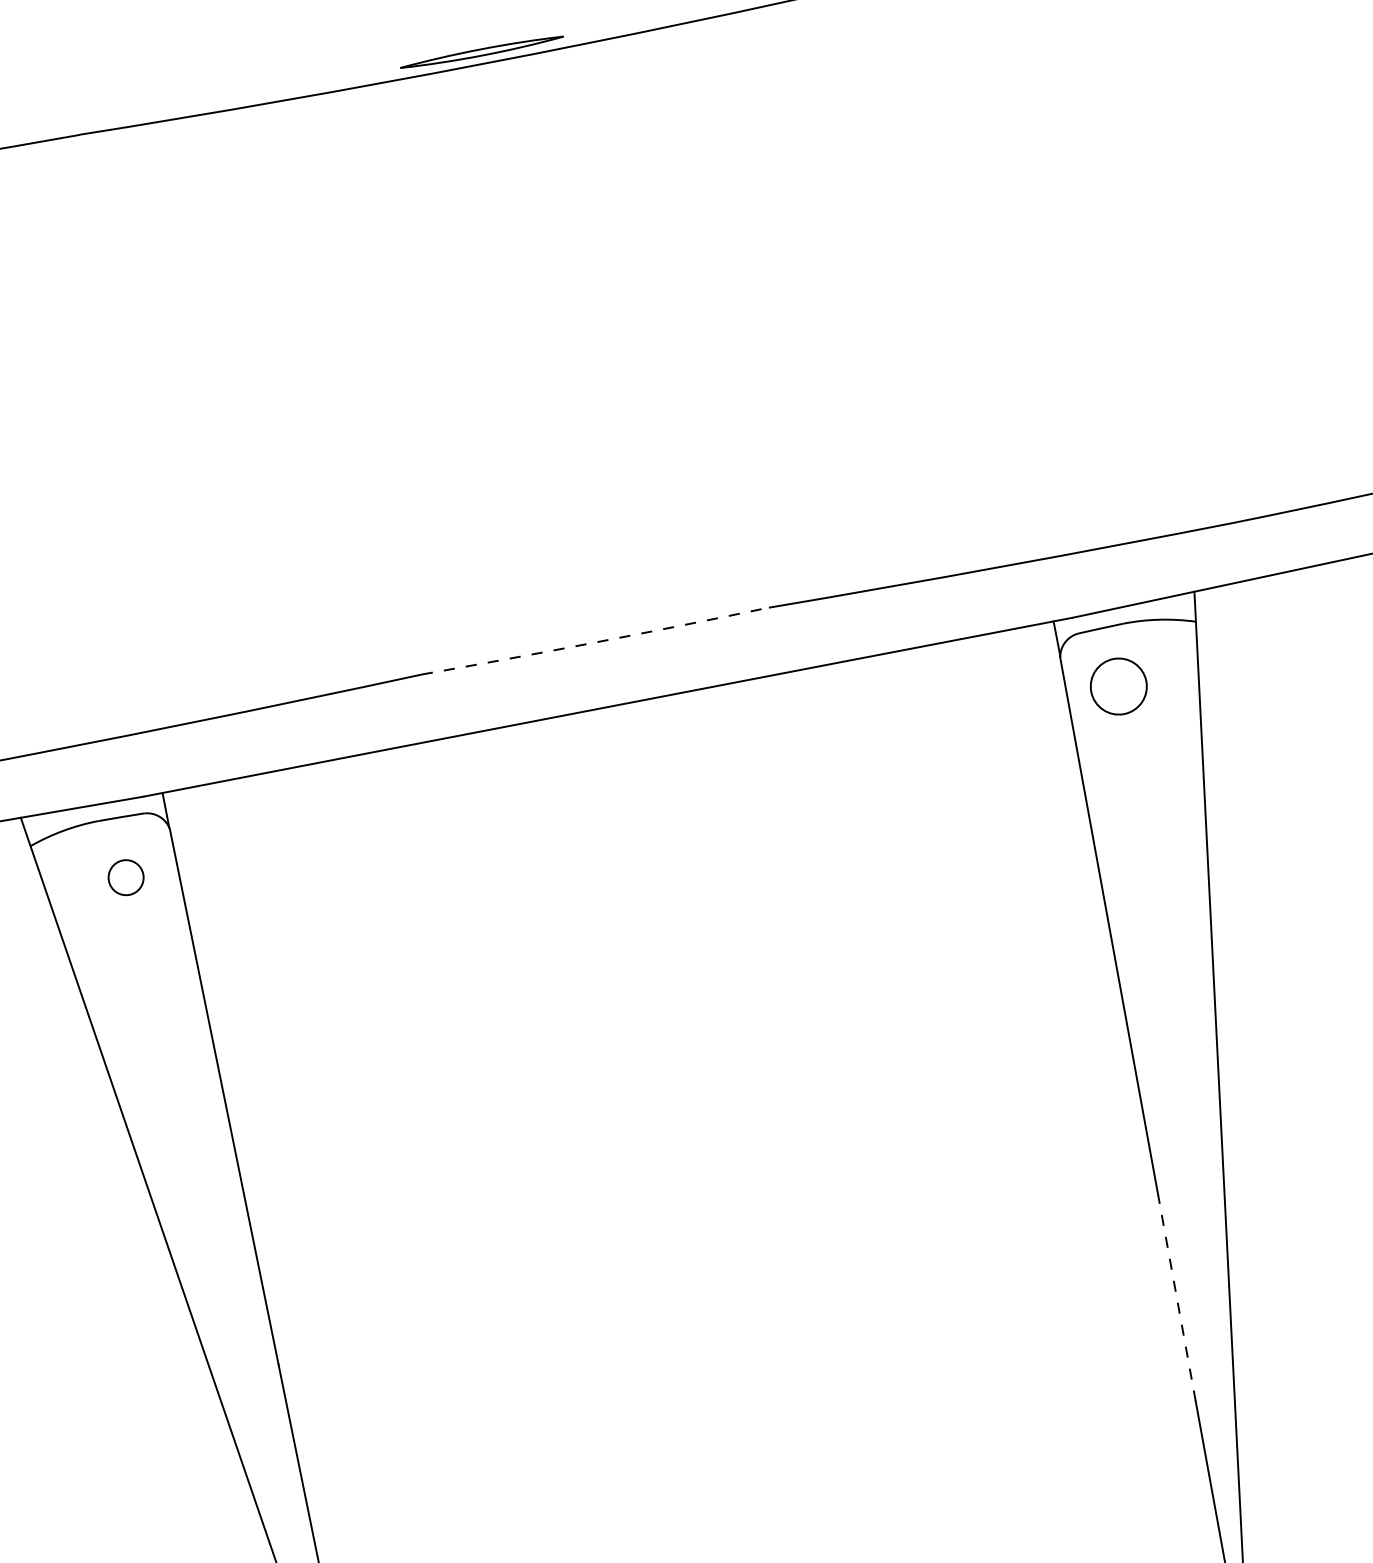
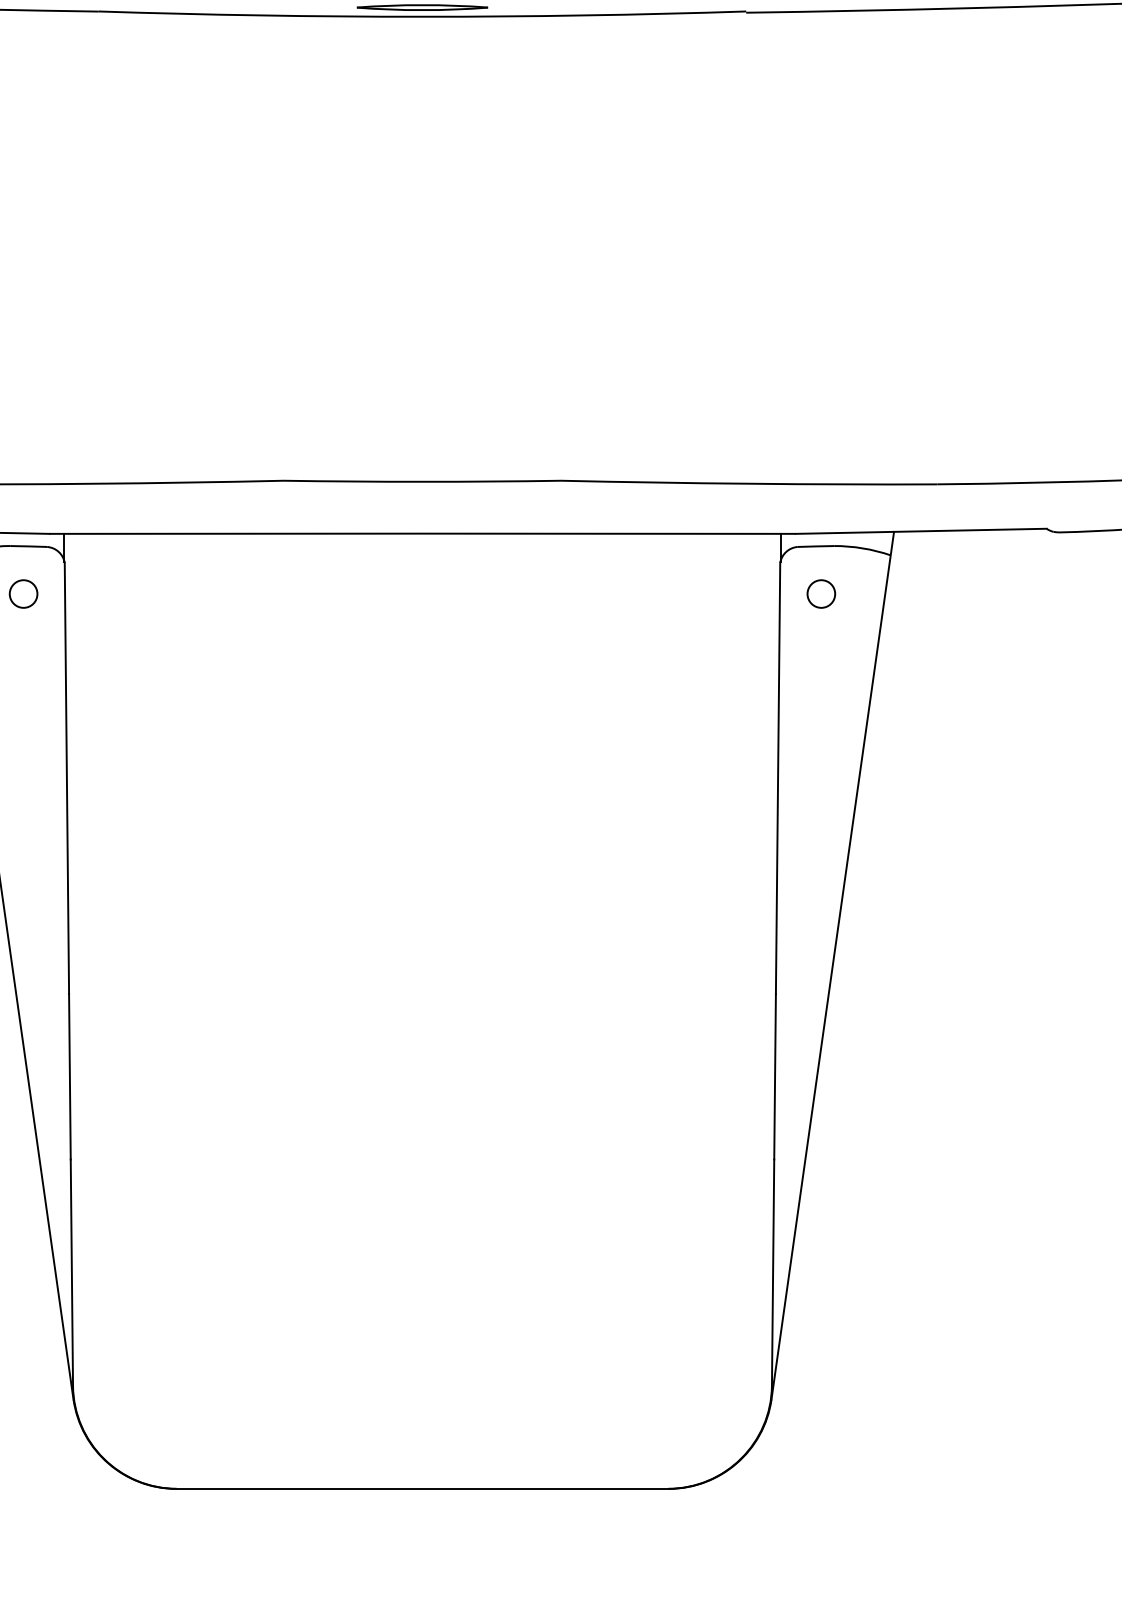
arc: (595, 642) -> (422, 481), dashed -> solid
circle: (1118, 685) -> (821, 593), size x0.62
line: (1177, 1297) -> (775, 1076), dashed -> solid

